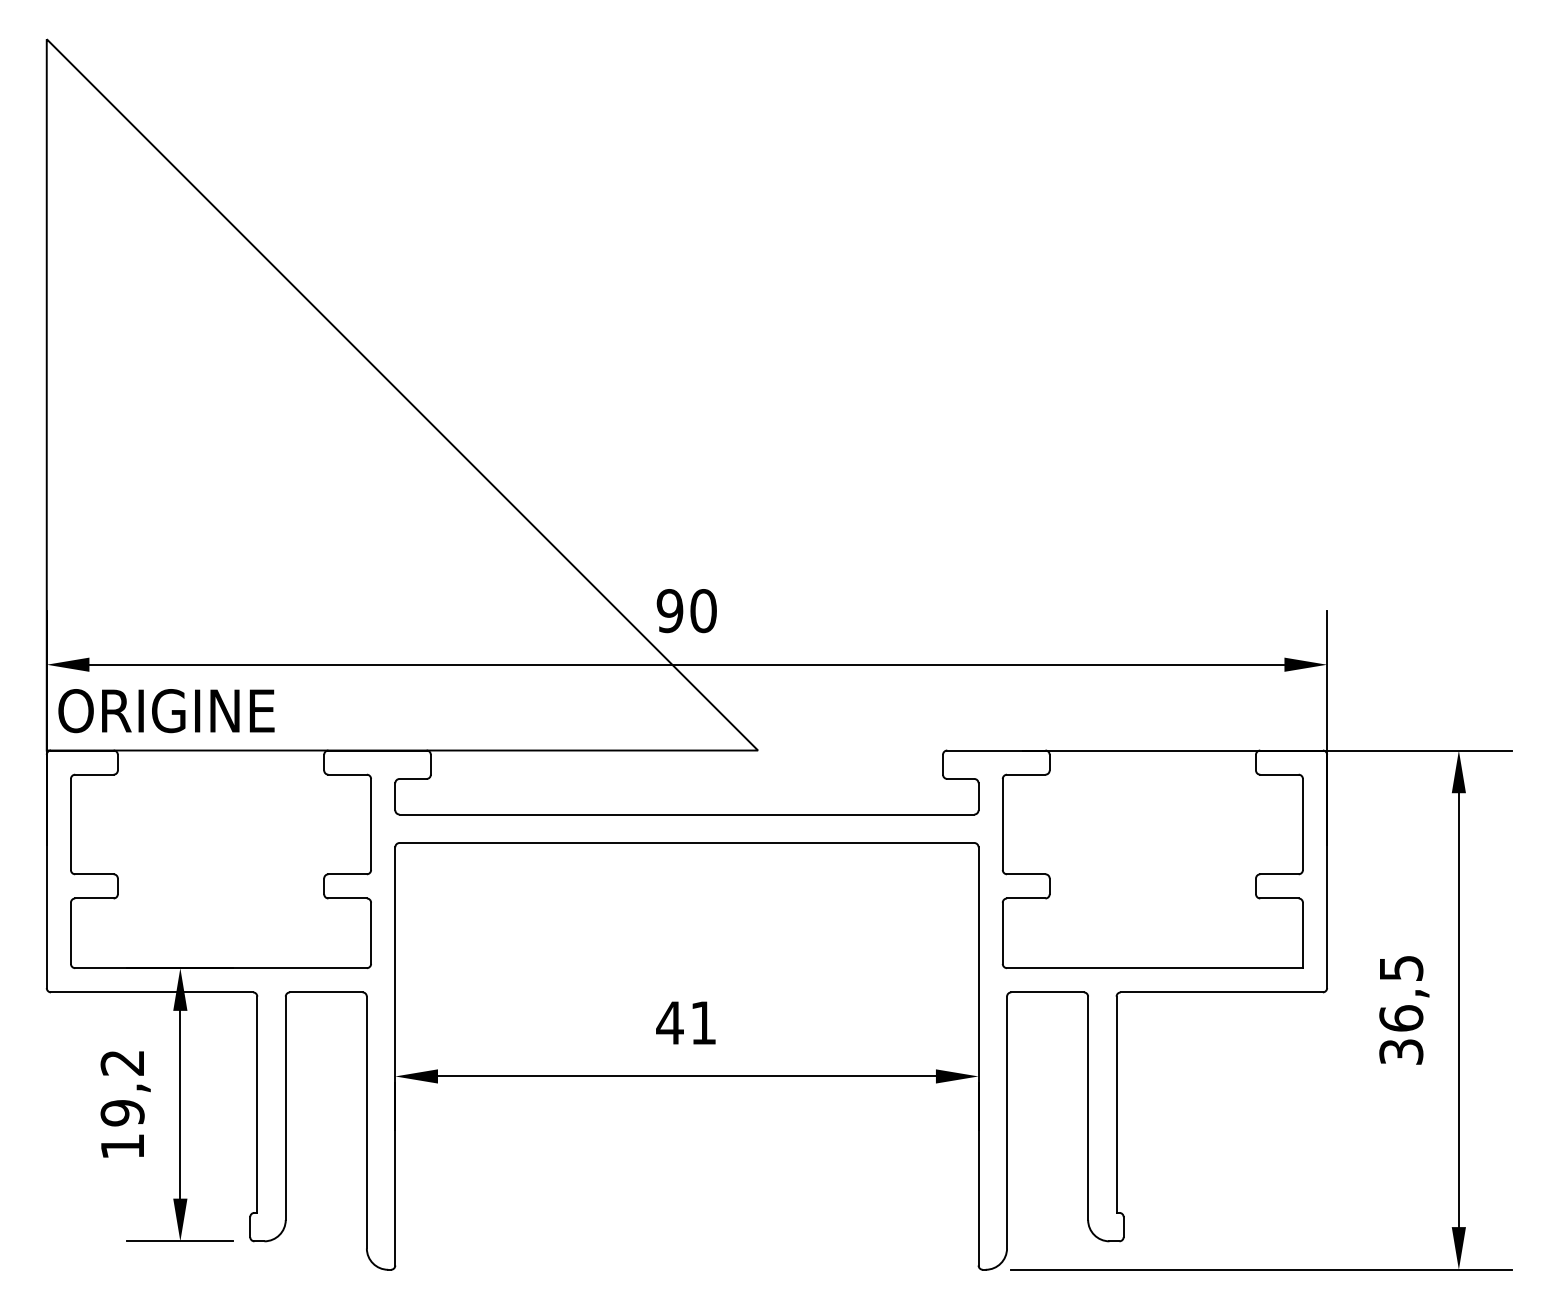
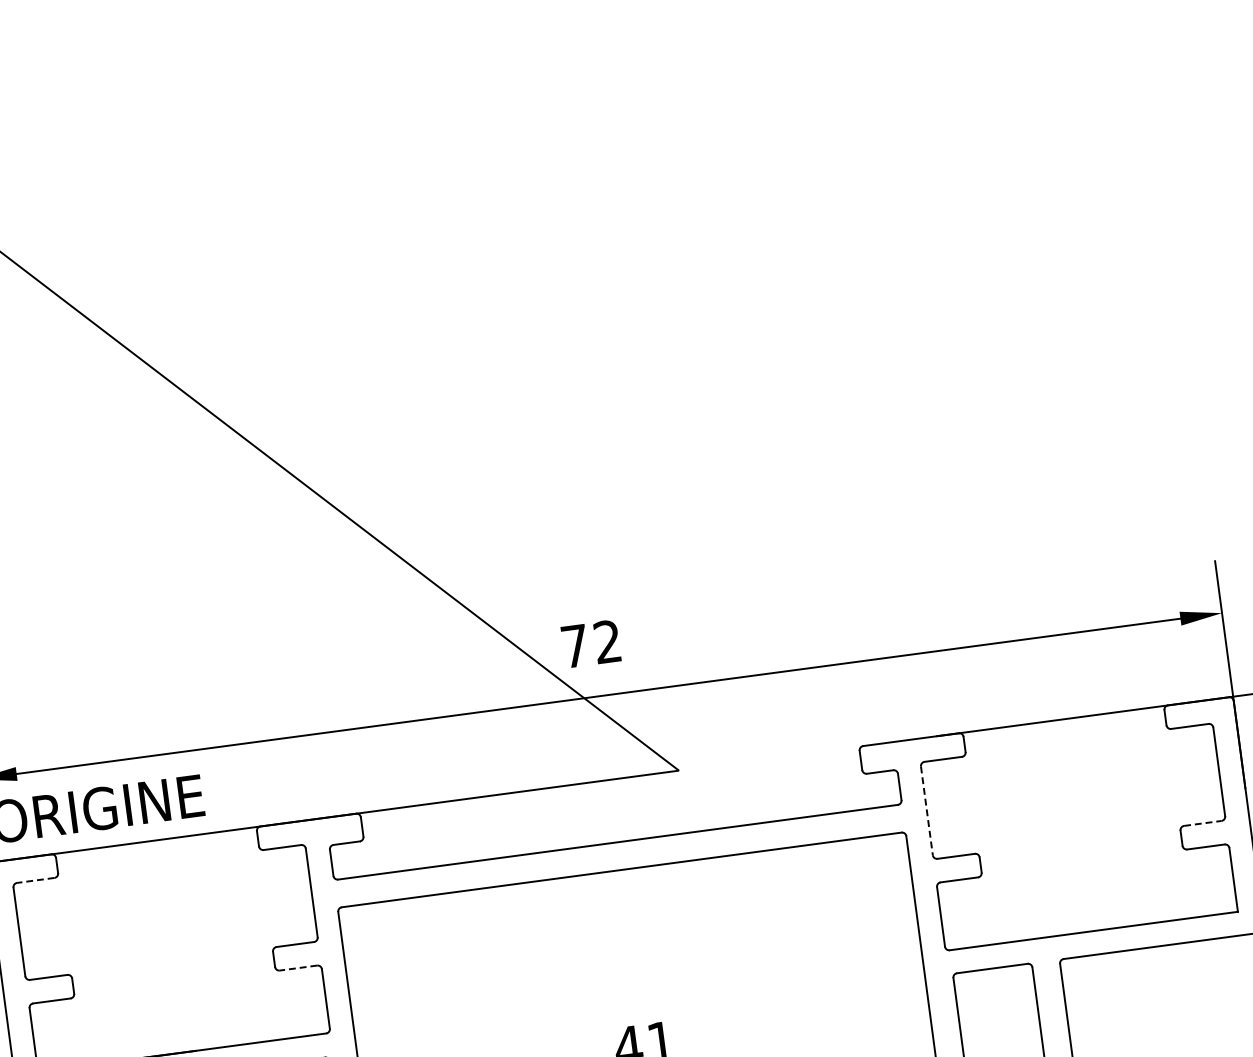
text: (686, 611) -> (591, 644), 90 -> 72
line: (93, 774) -> (34, 880), solid -> dashed
line: (1002, 824) -> (926, 810), solid -> dashed
line: (1279, 874) -> (1202, 823), solid -> dashed
line: (347, 898) -> (298, 968), solid -> dashed

